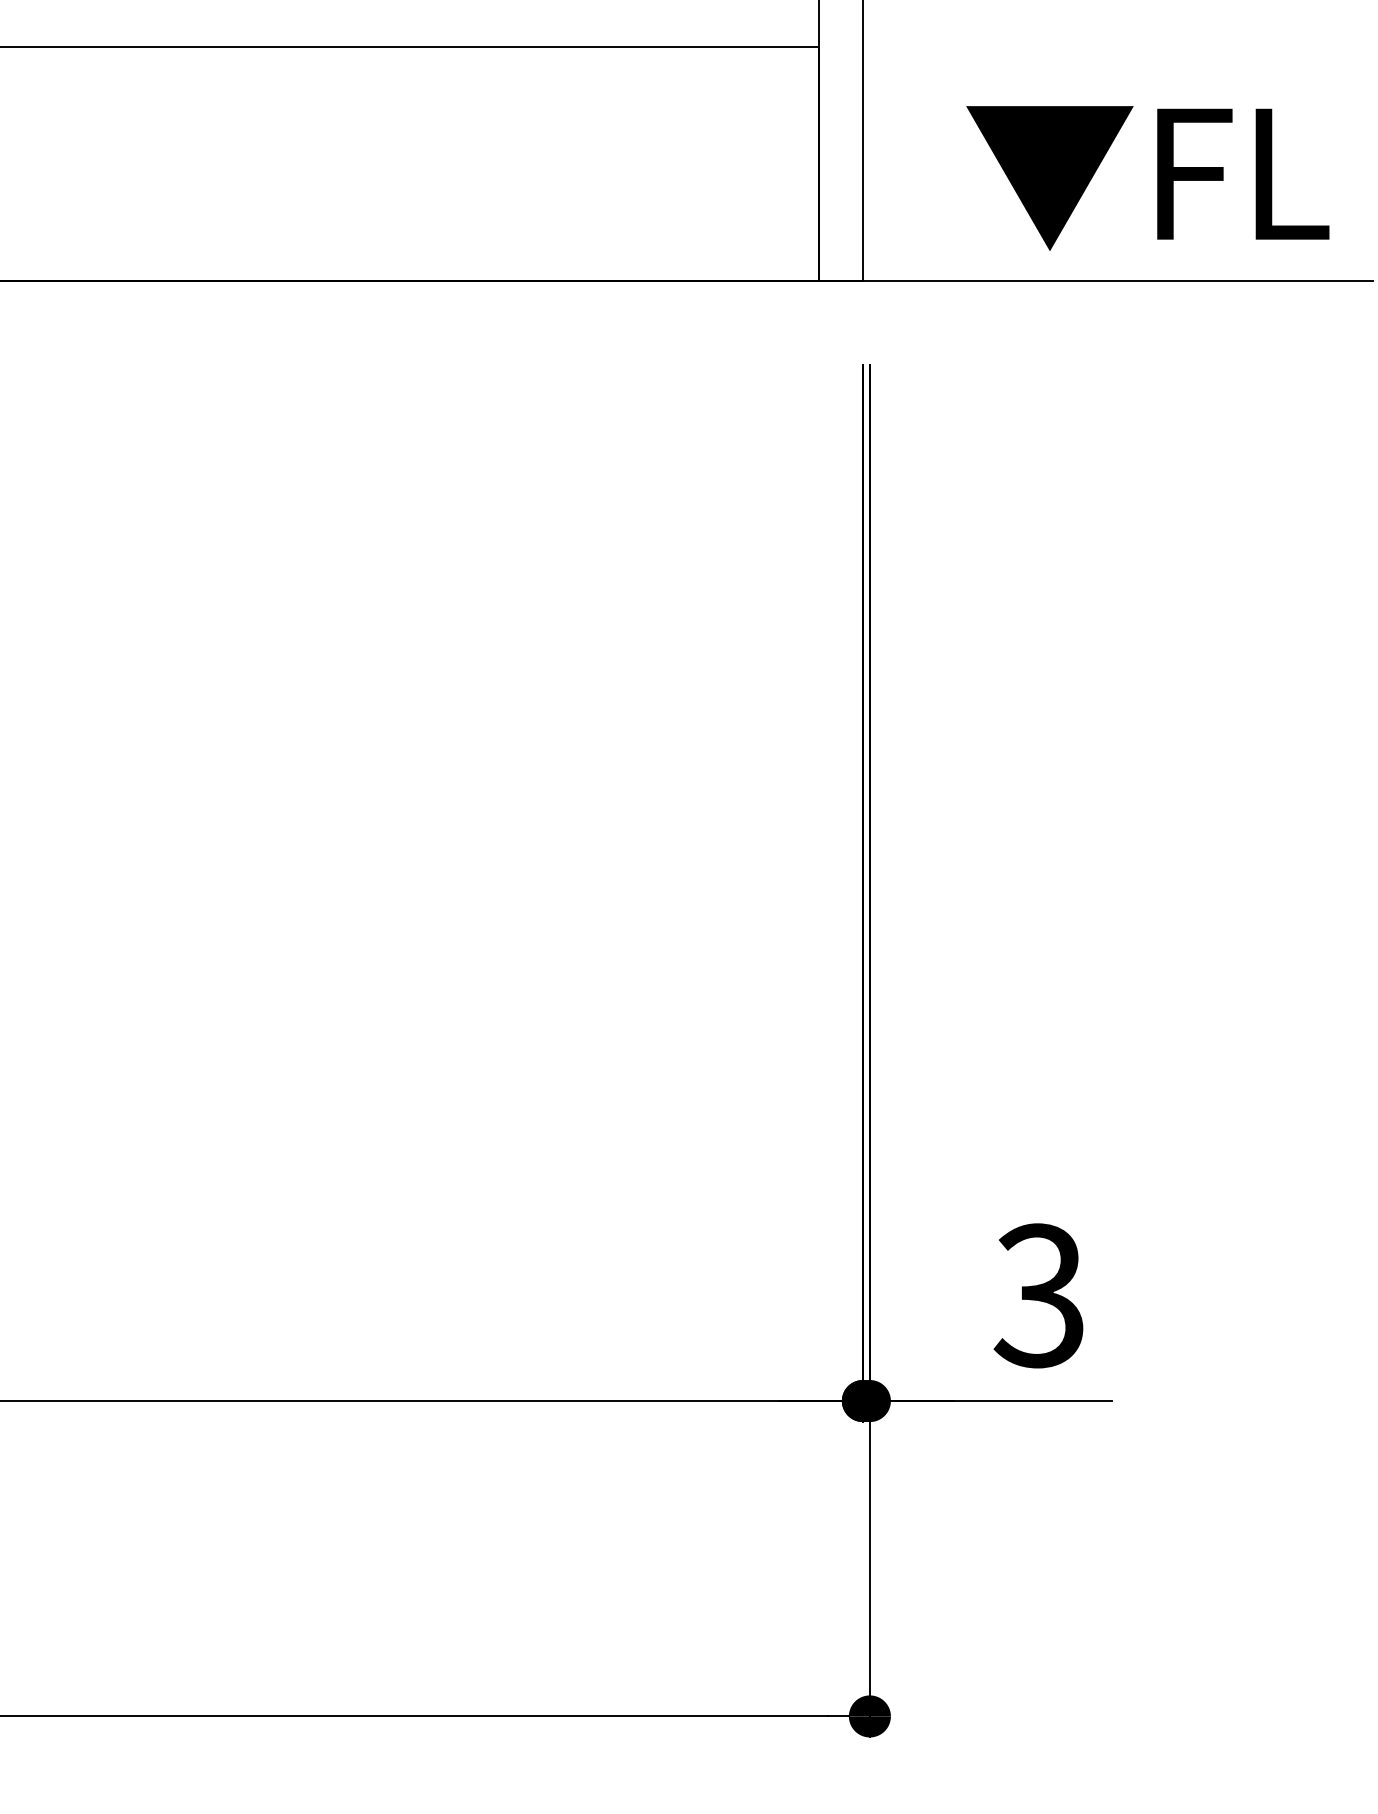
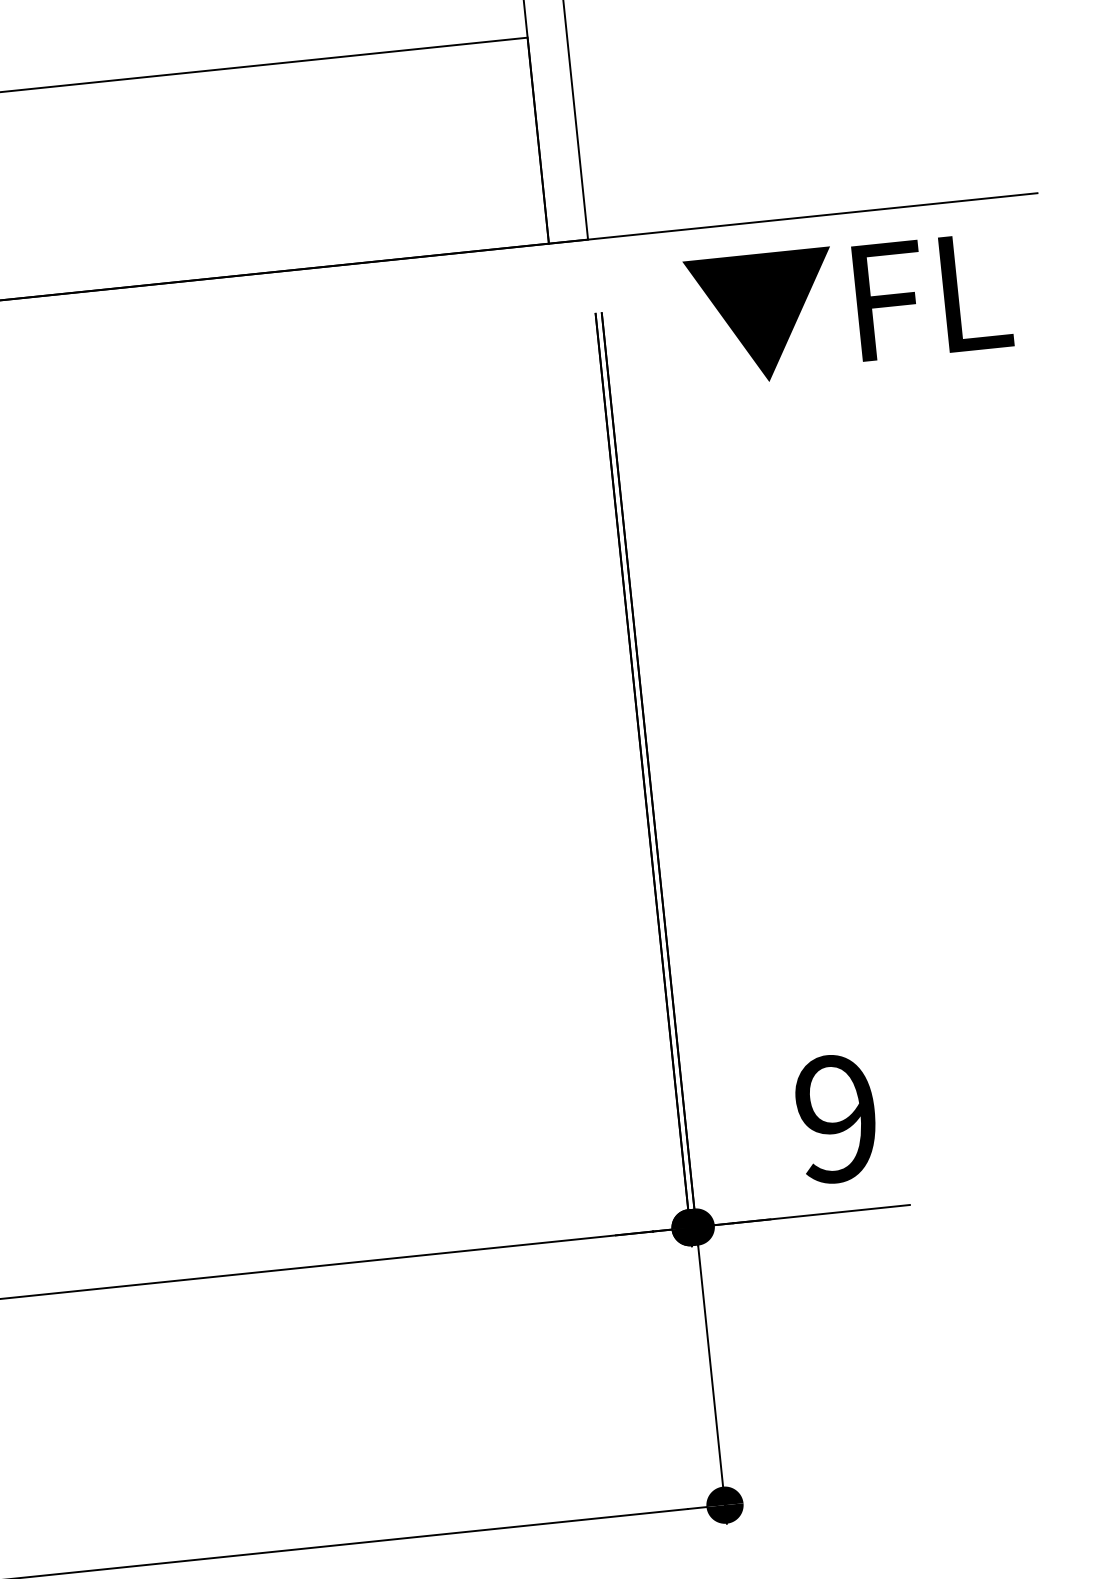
text: (1147, 178) -> (848, 308), moved
text: (1038, 1295) -> (835, 1118), 3 -> 9

